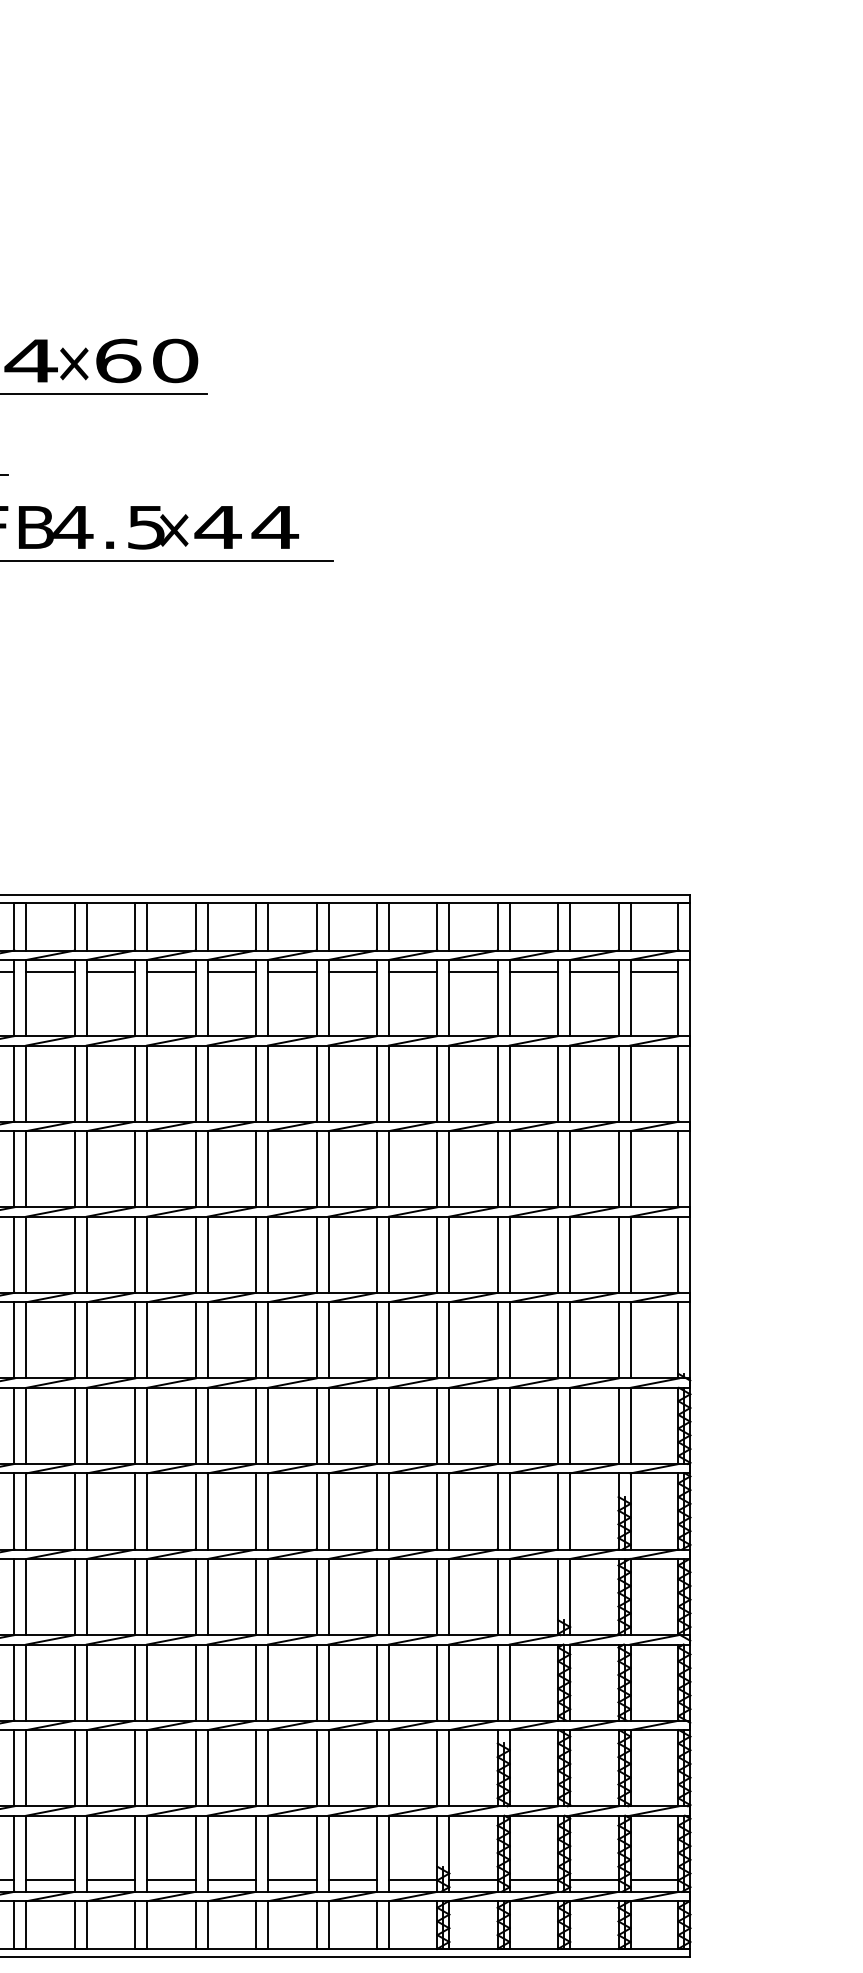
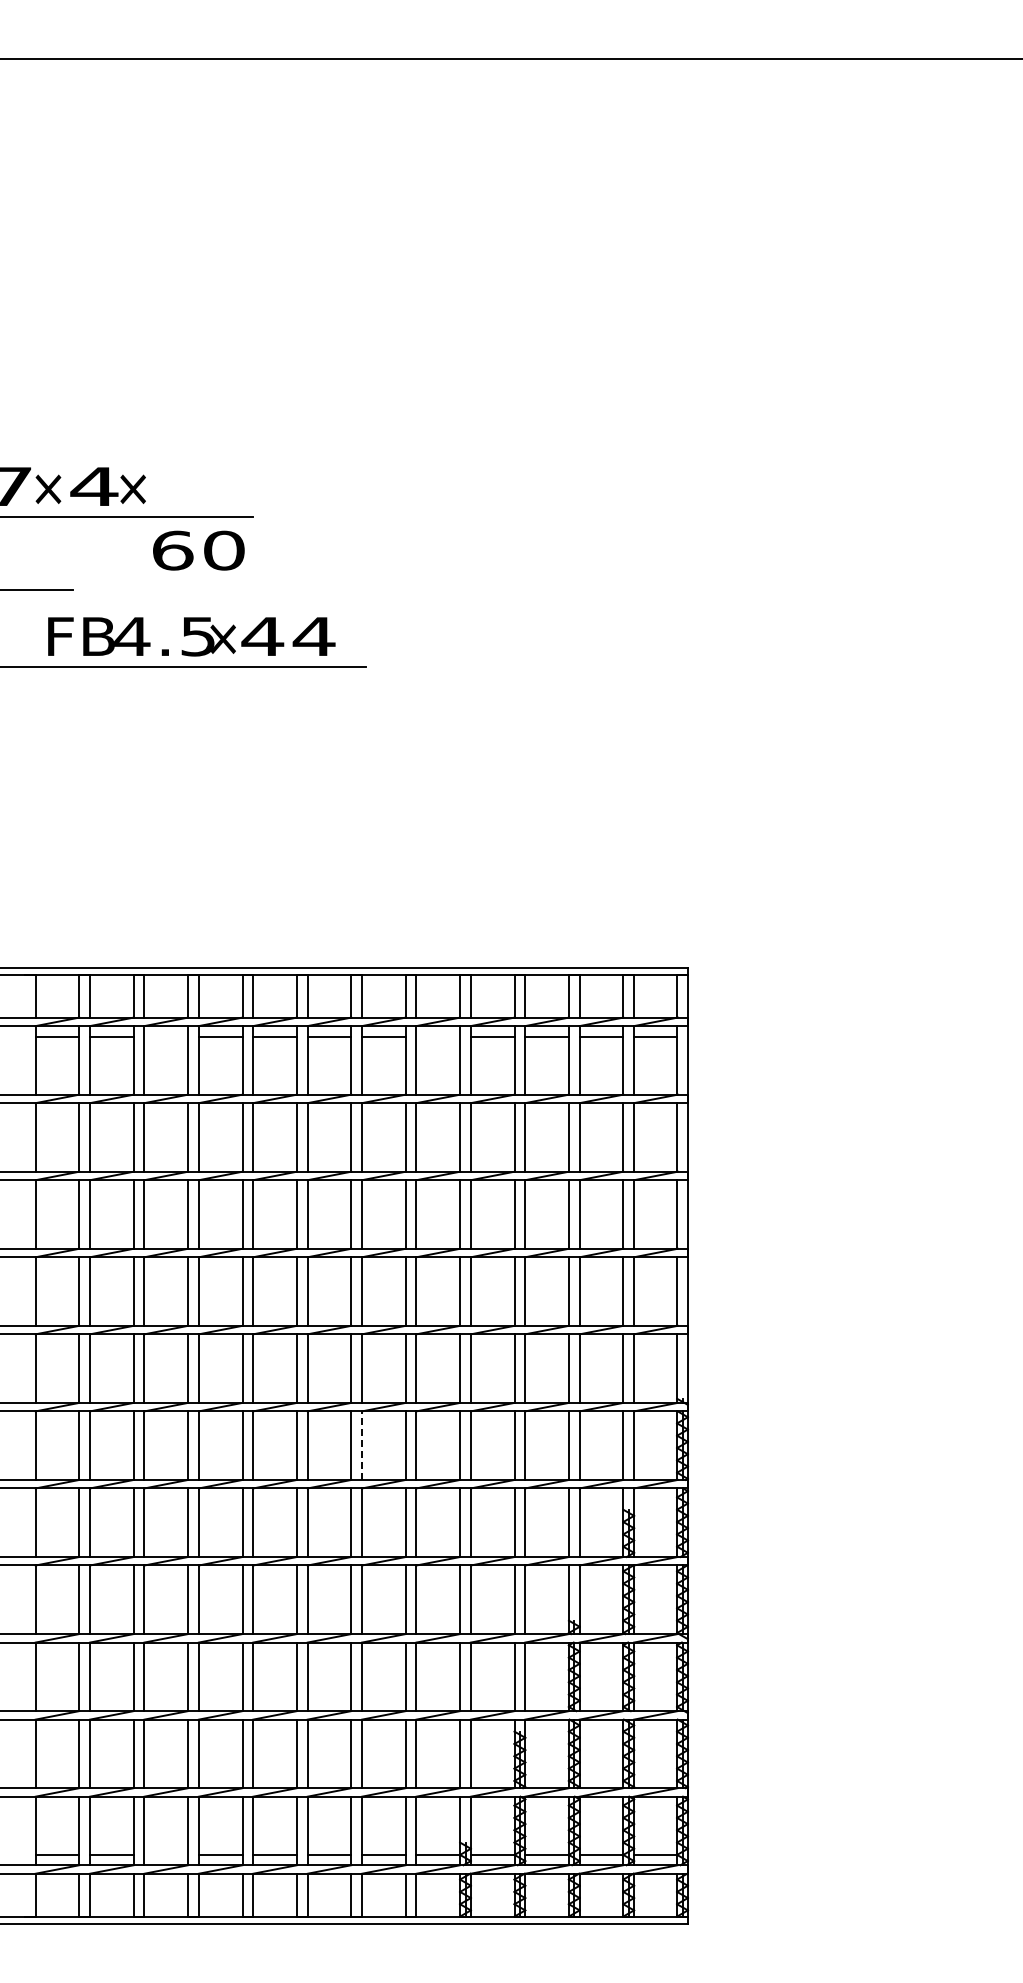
text: (146, 360) -> (198, 550), moved
line: (111, 971) -> (166, 1036), removed
line: (413, 971) -> (438, 1036), removed
line: (328, 1425) -> (362, 1445), solid -> dashed
line: (111, 1879) -> (166, 1854), removed

